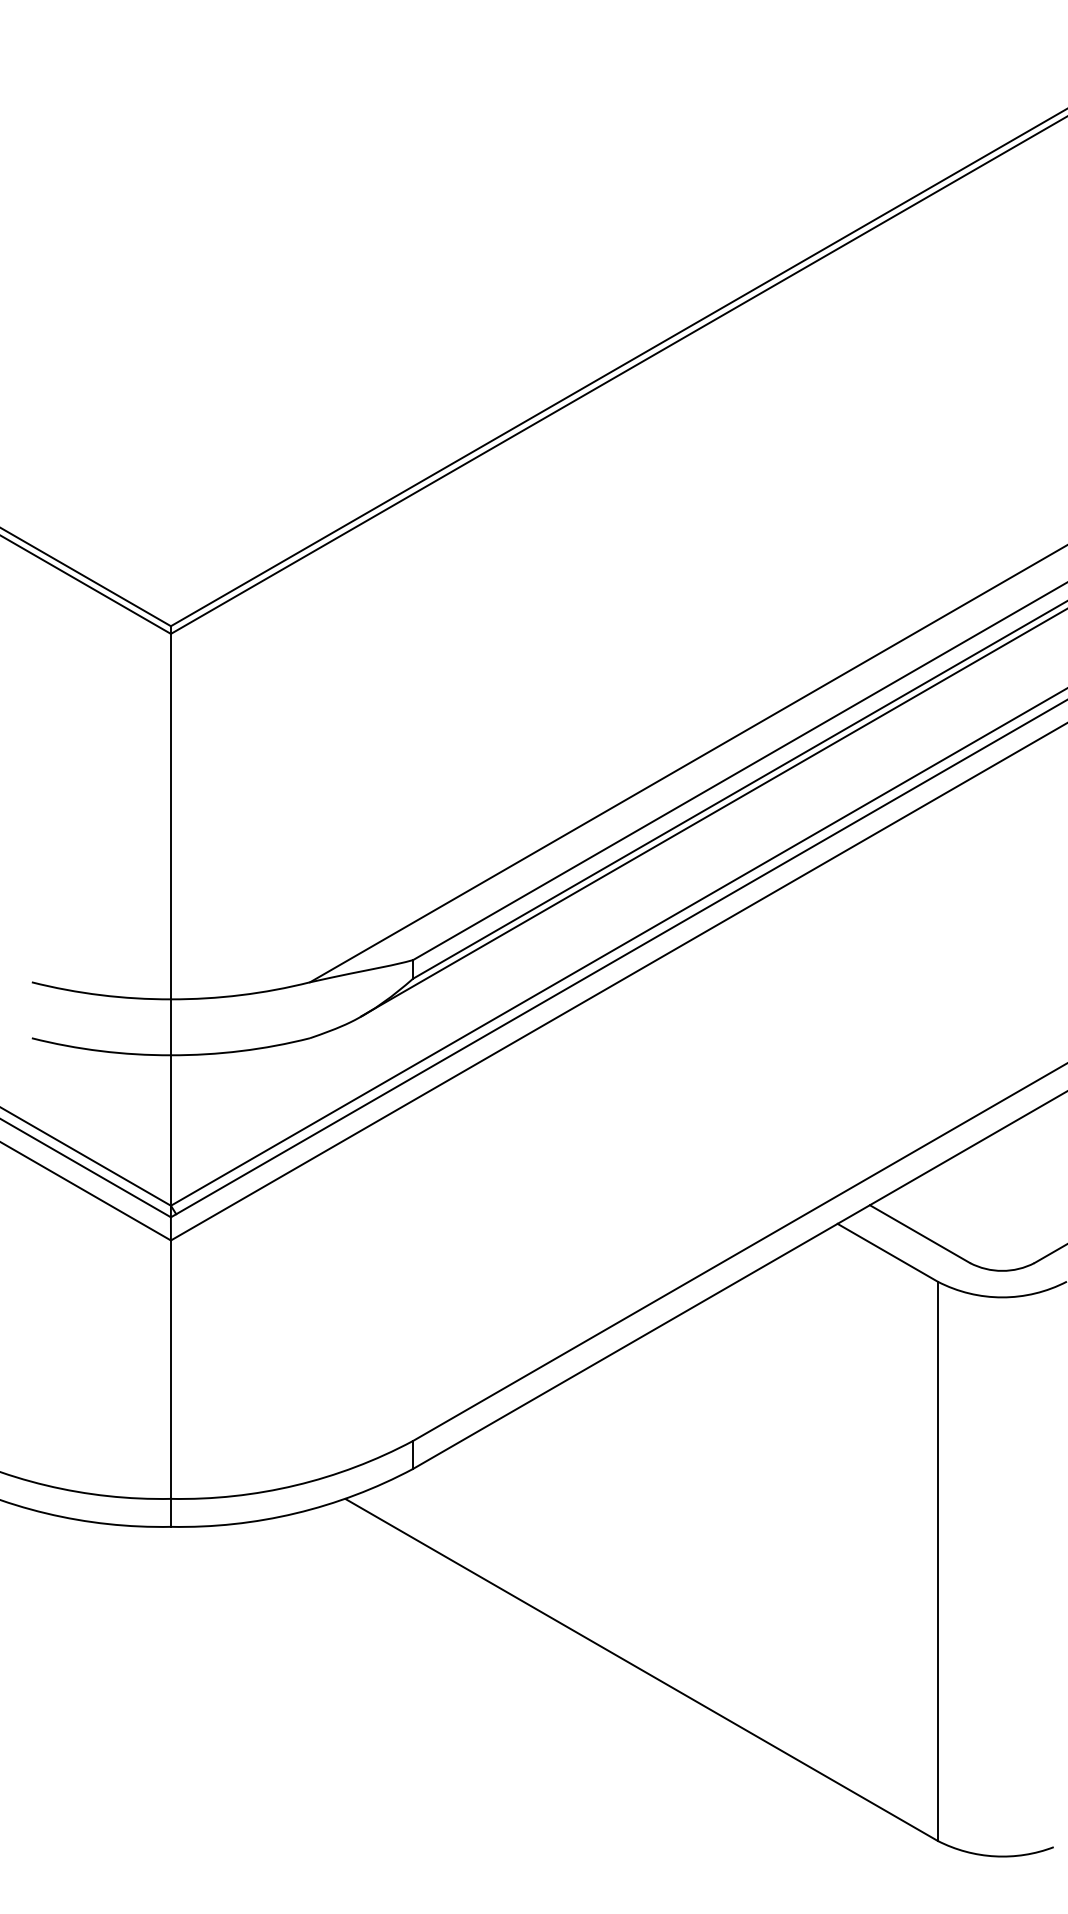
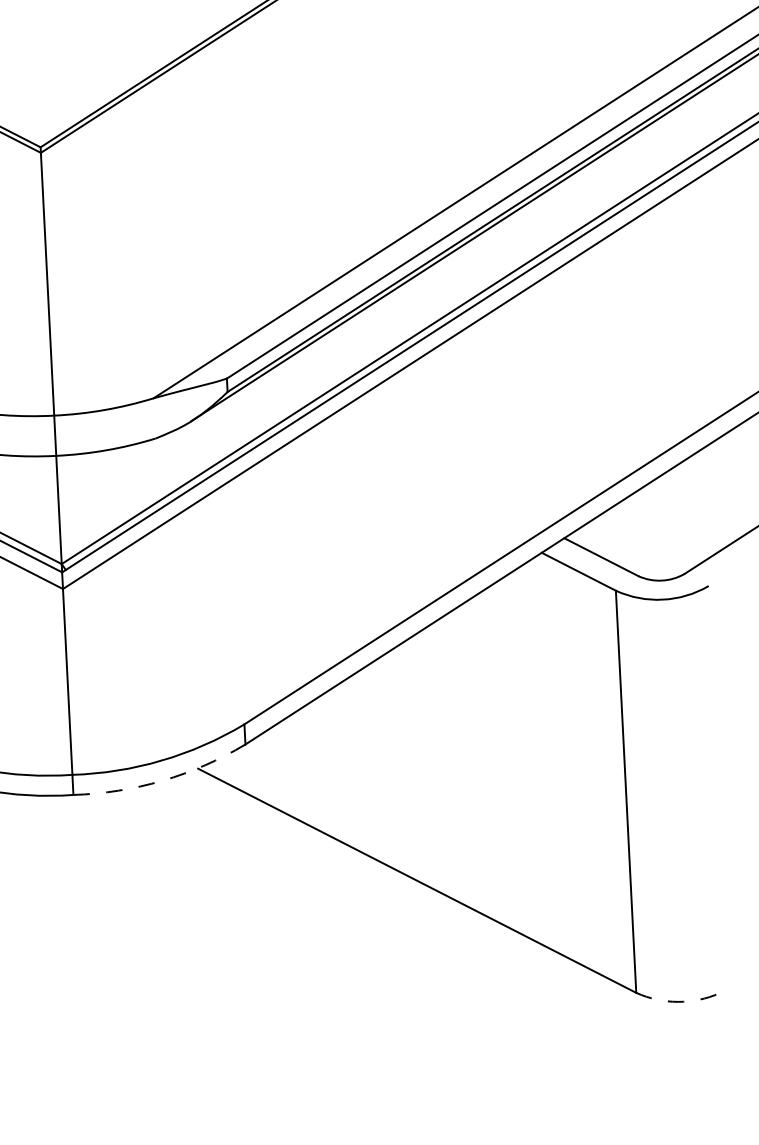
arc: (295, 1513) -> (162, 780), solid -> dashed
arc: (995, 1856) -> (678, 1001), solid -> dashed

